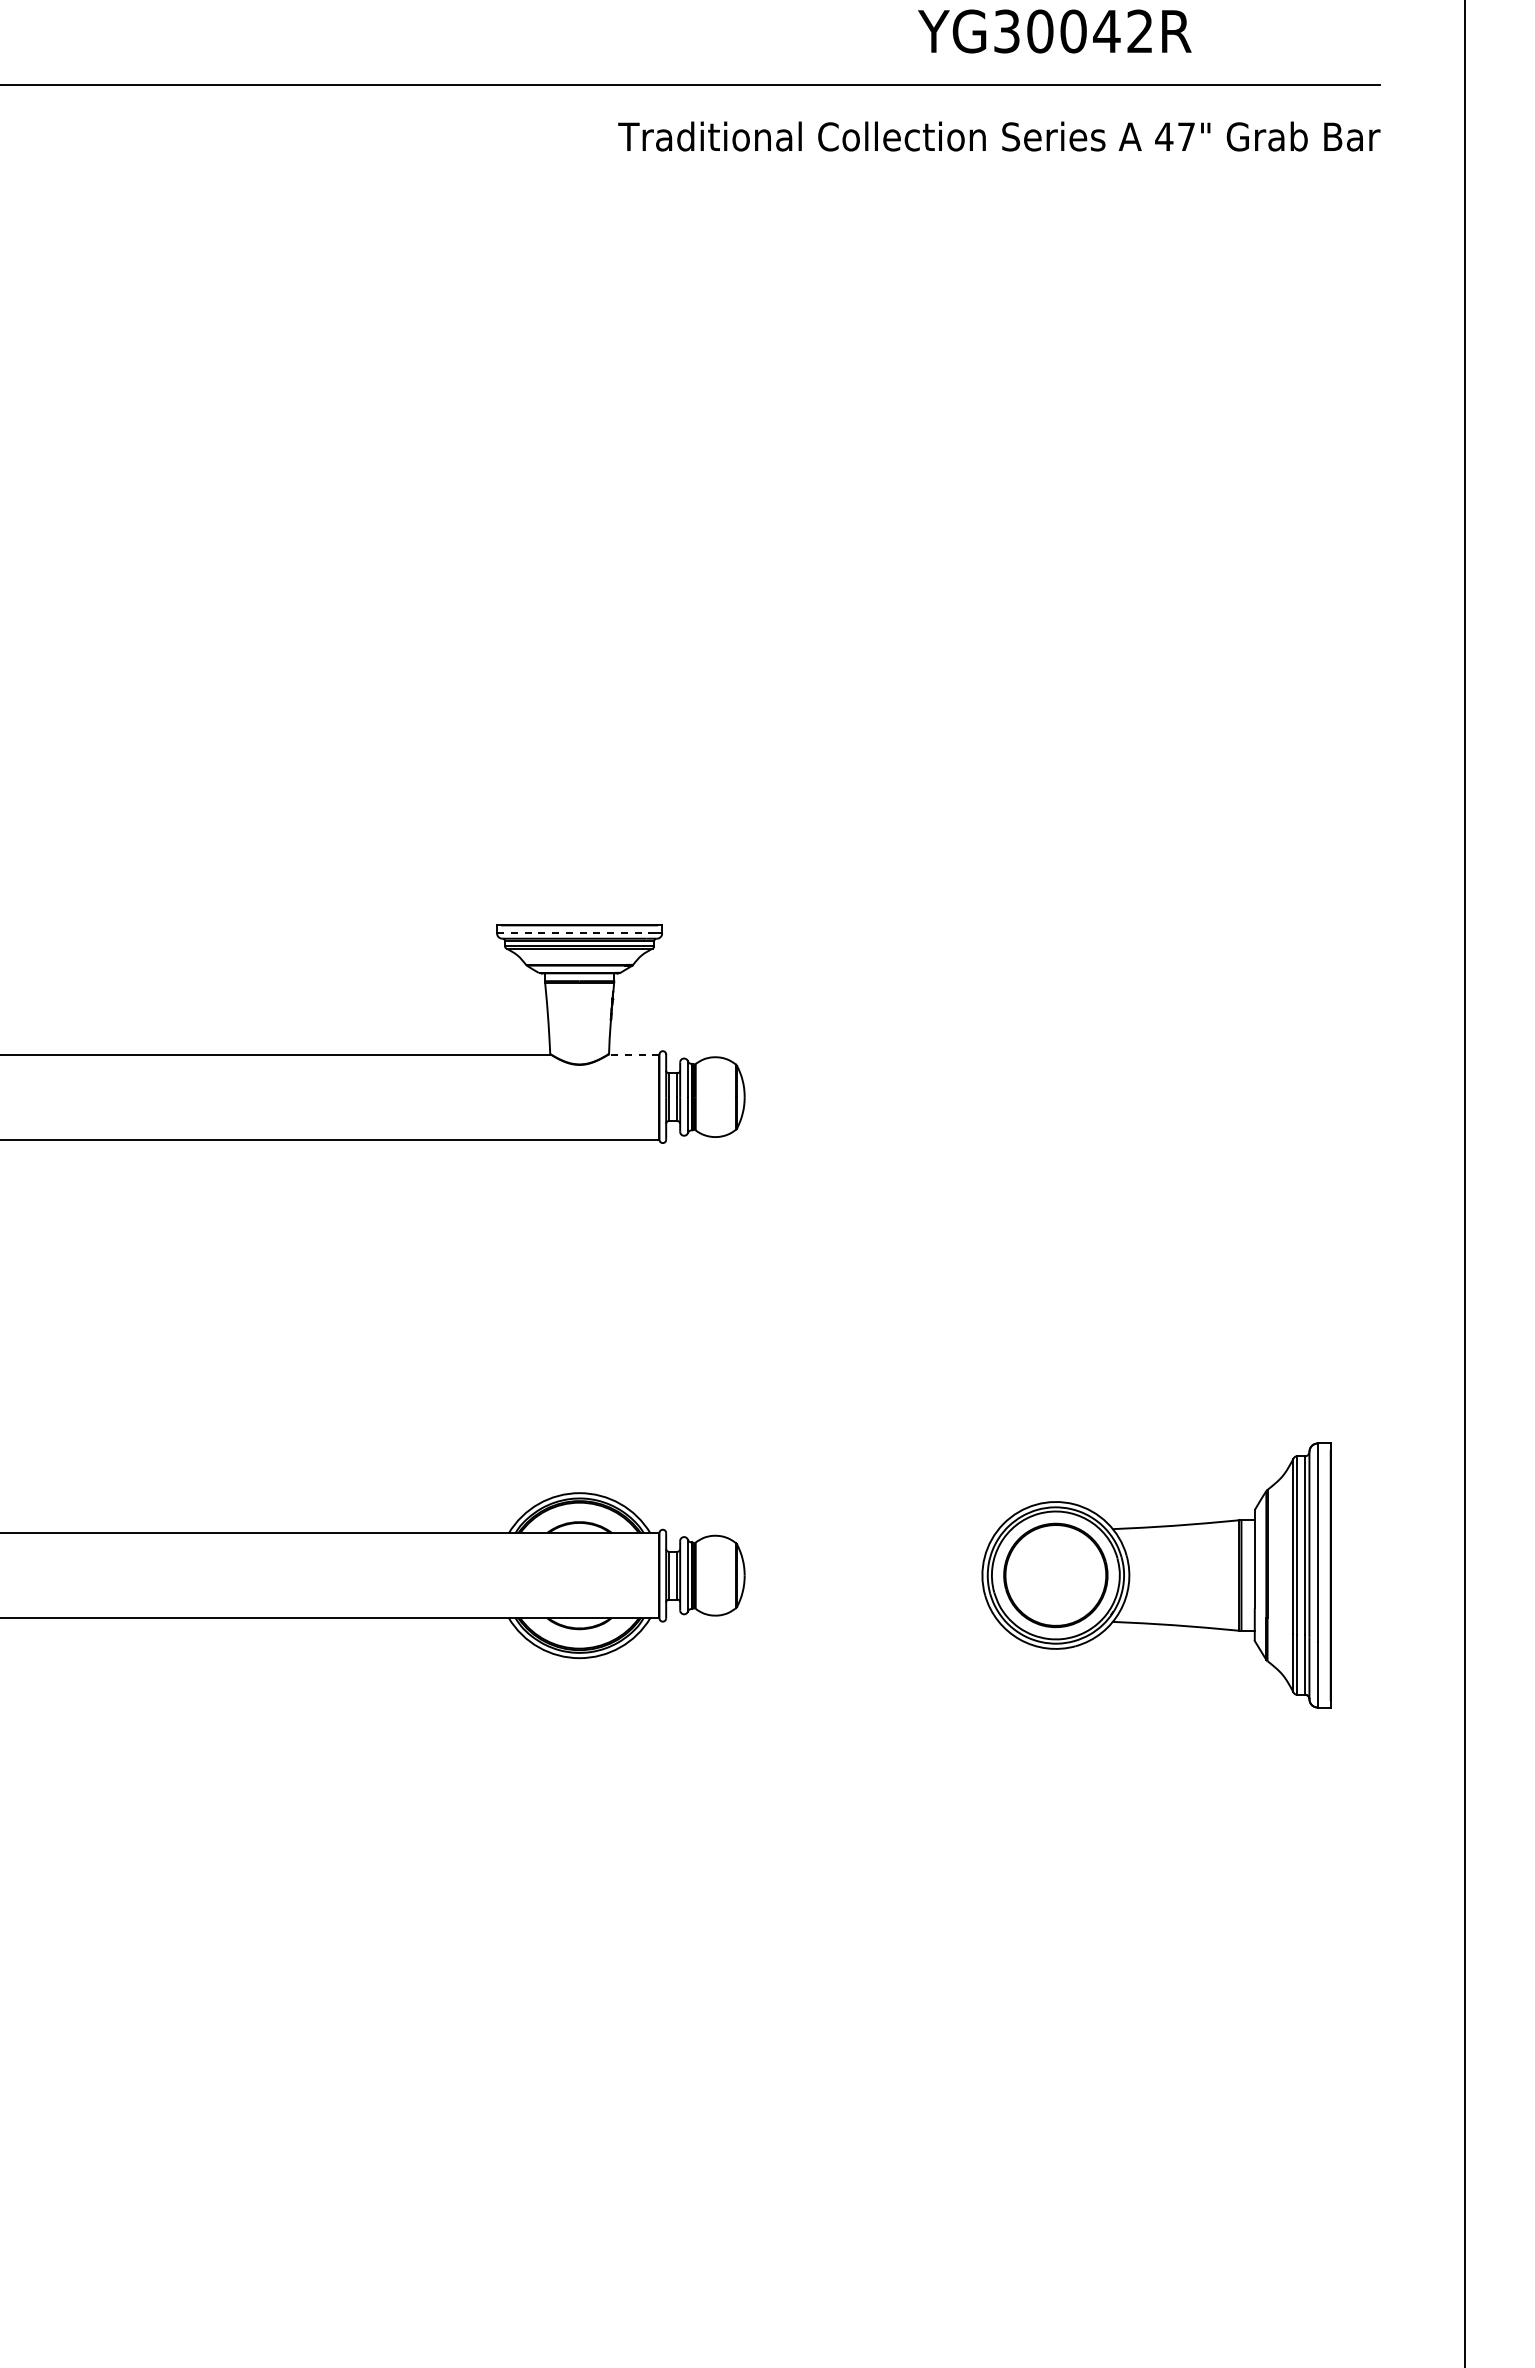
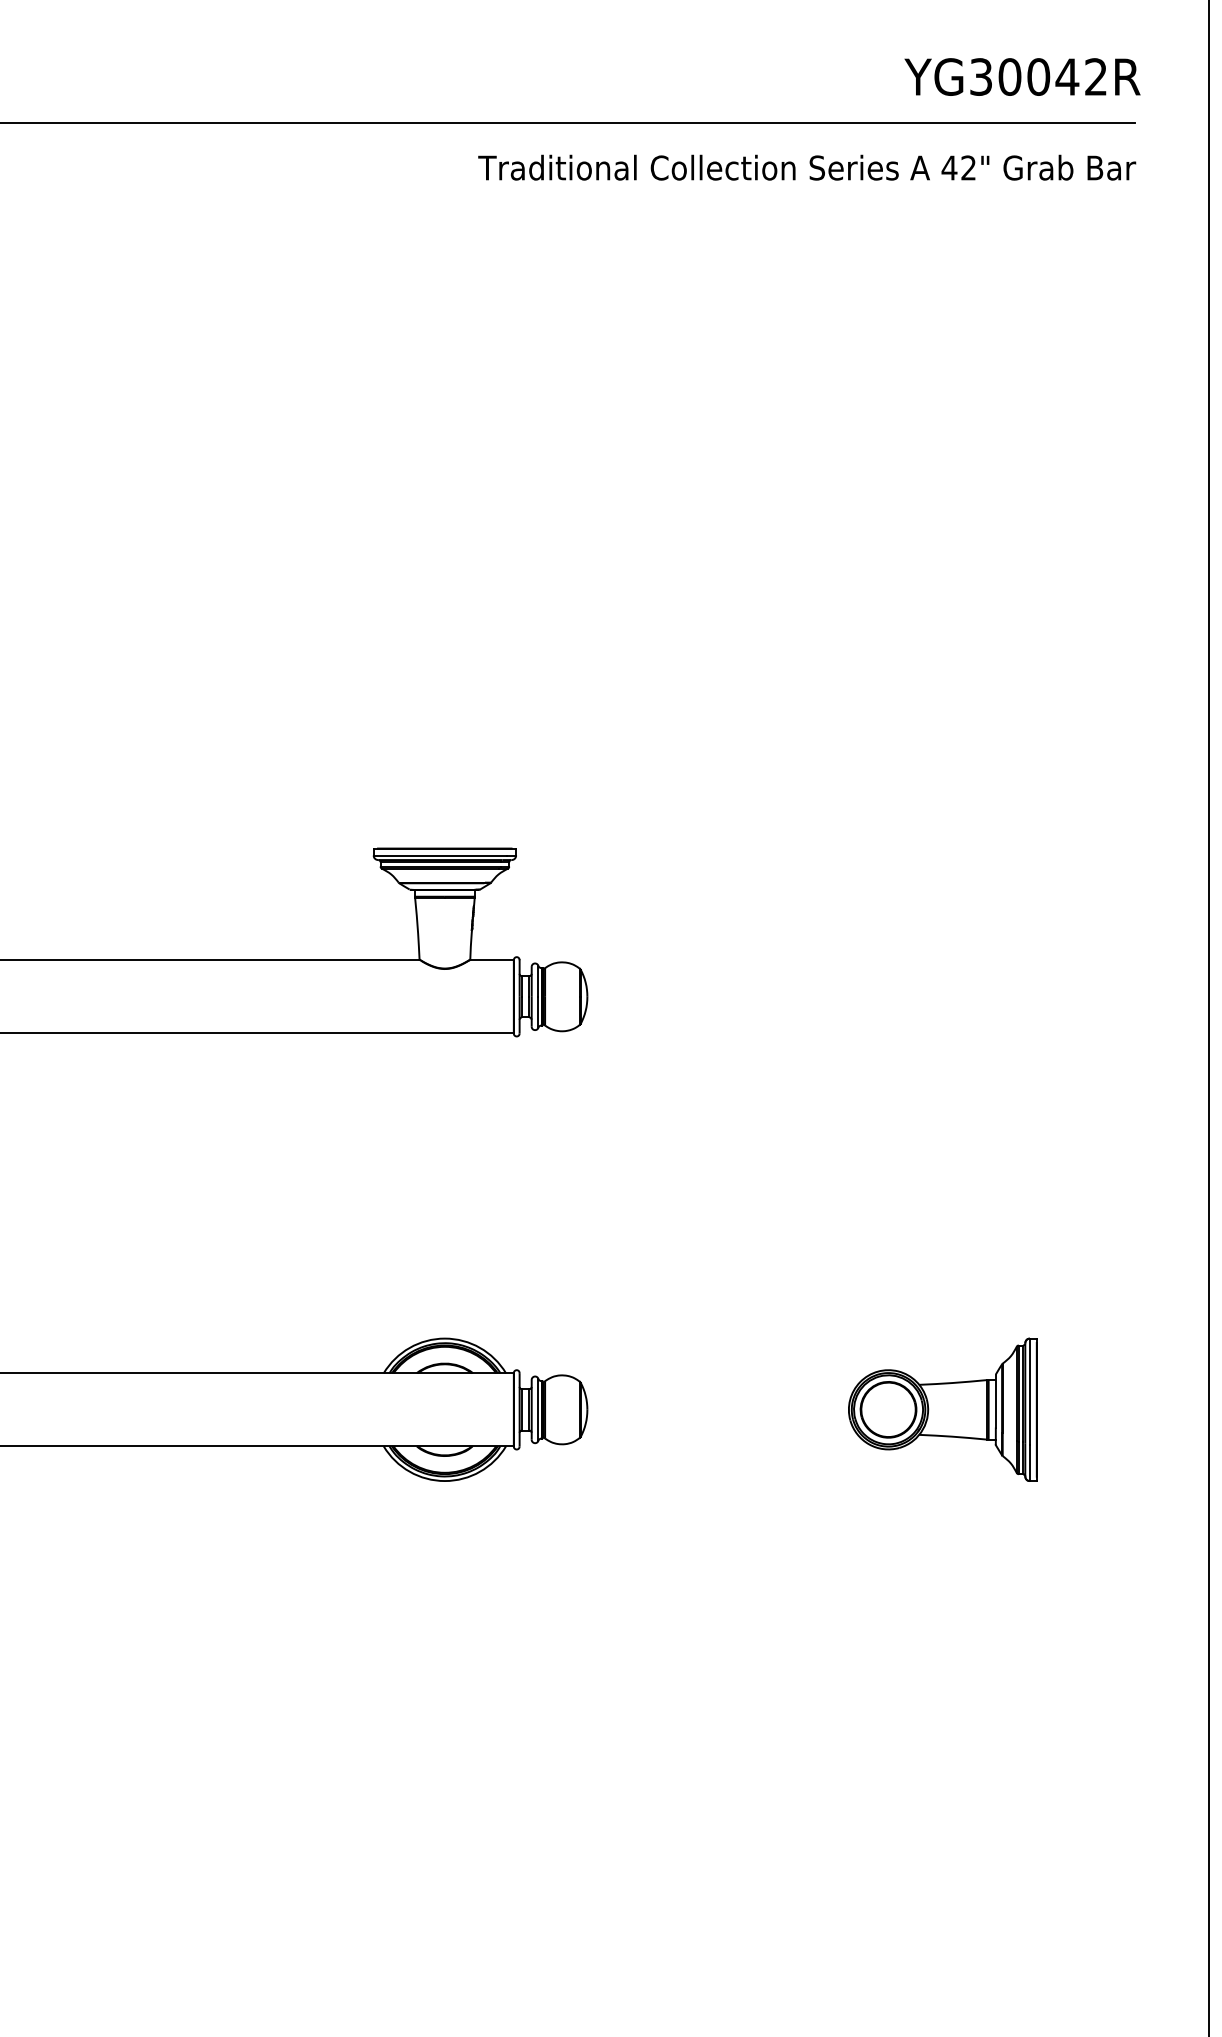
text: (1054, 31) -> (1022, 77), moved
text: (1186, 136) -> (968, 167), 47" -> 42"
line: (574, 933) -> (440, 855), dashed -> solid
line: (633, 1054) -> (491, 960), dashed -> solid
part: (1156, 1575) -> (942, 1409), size x0.62

